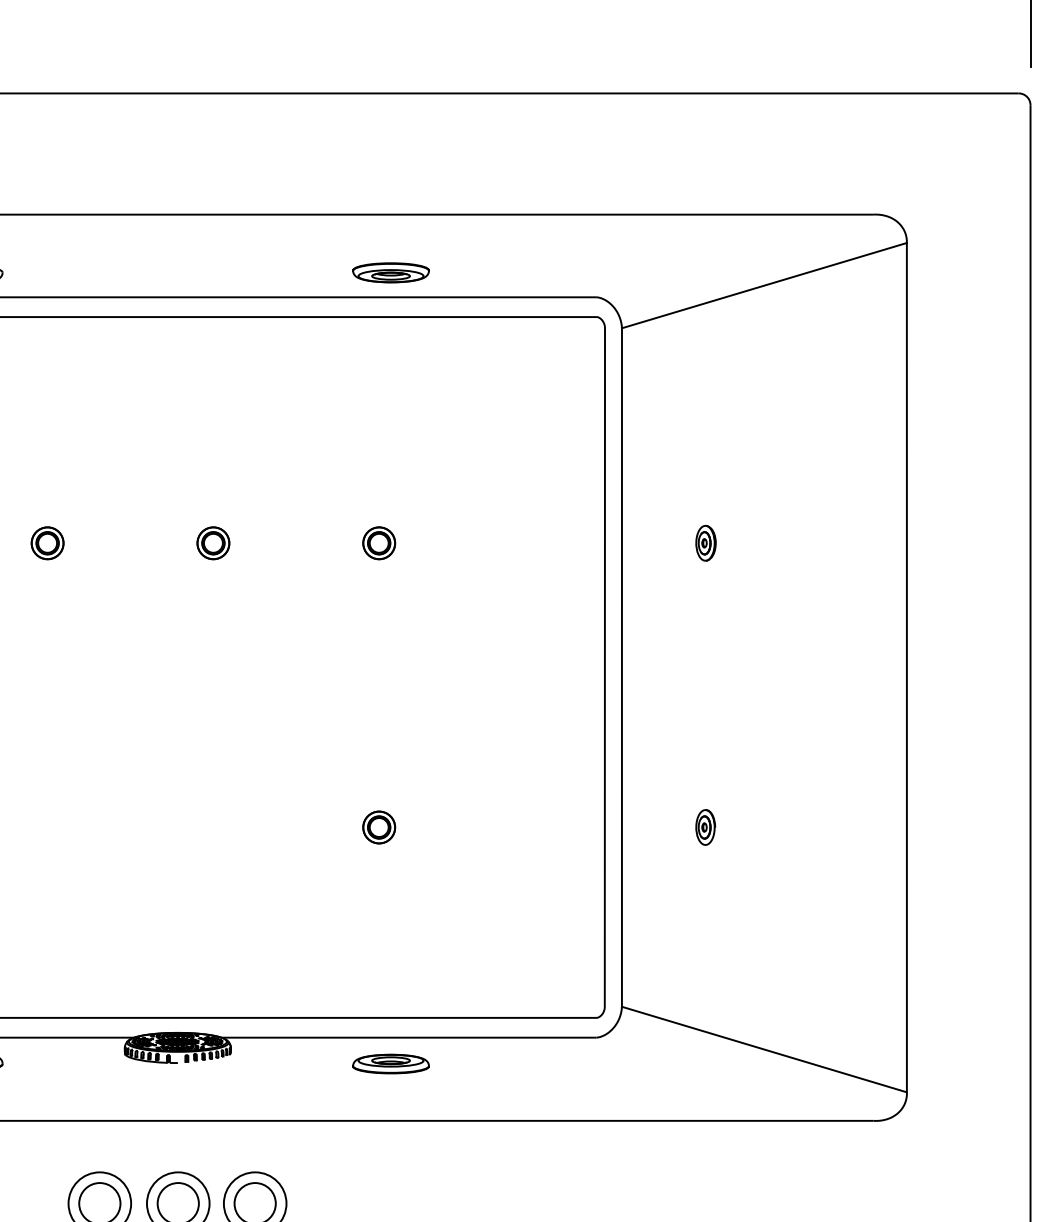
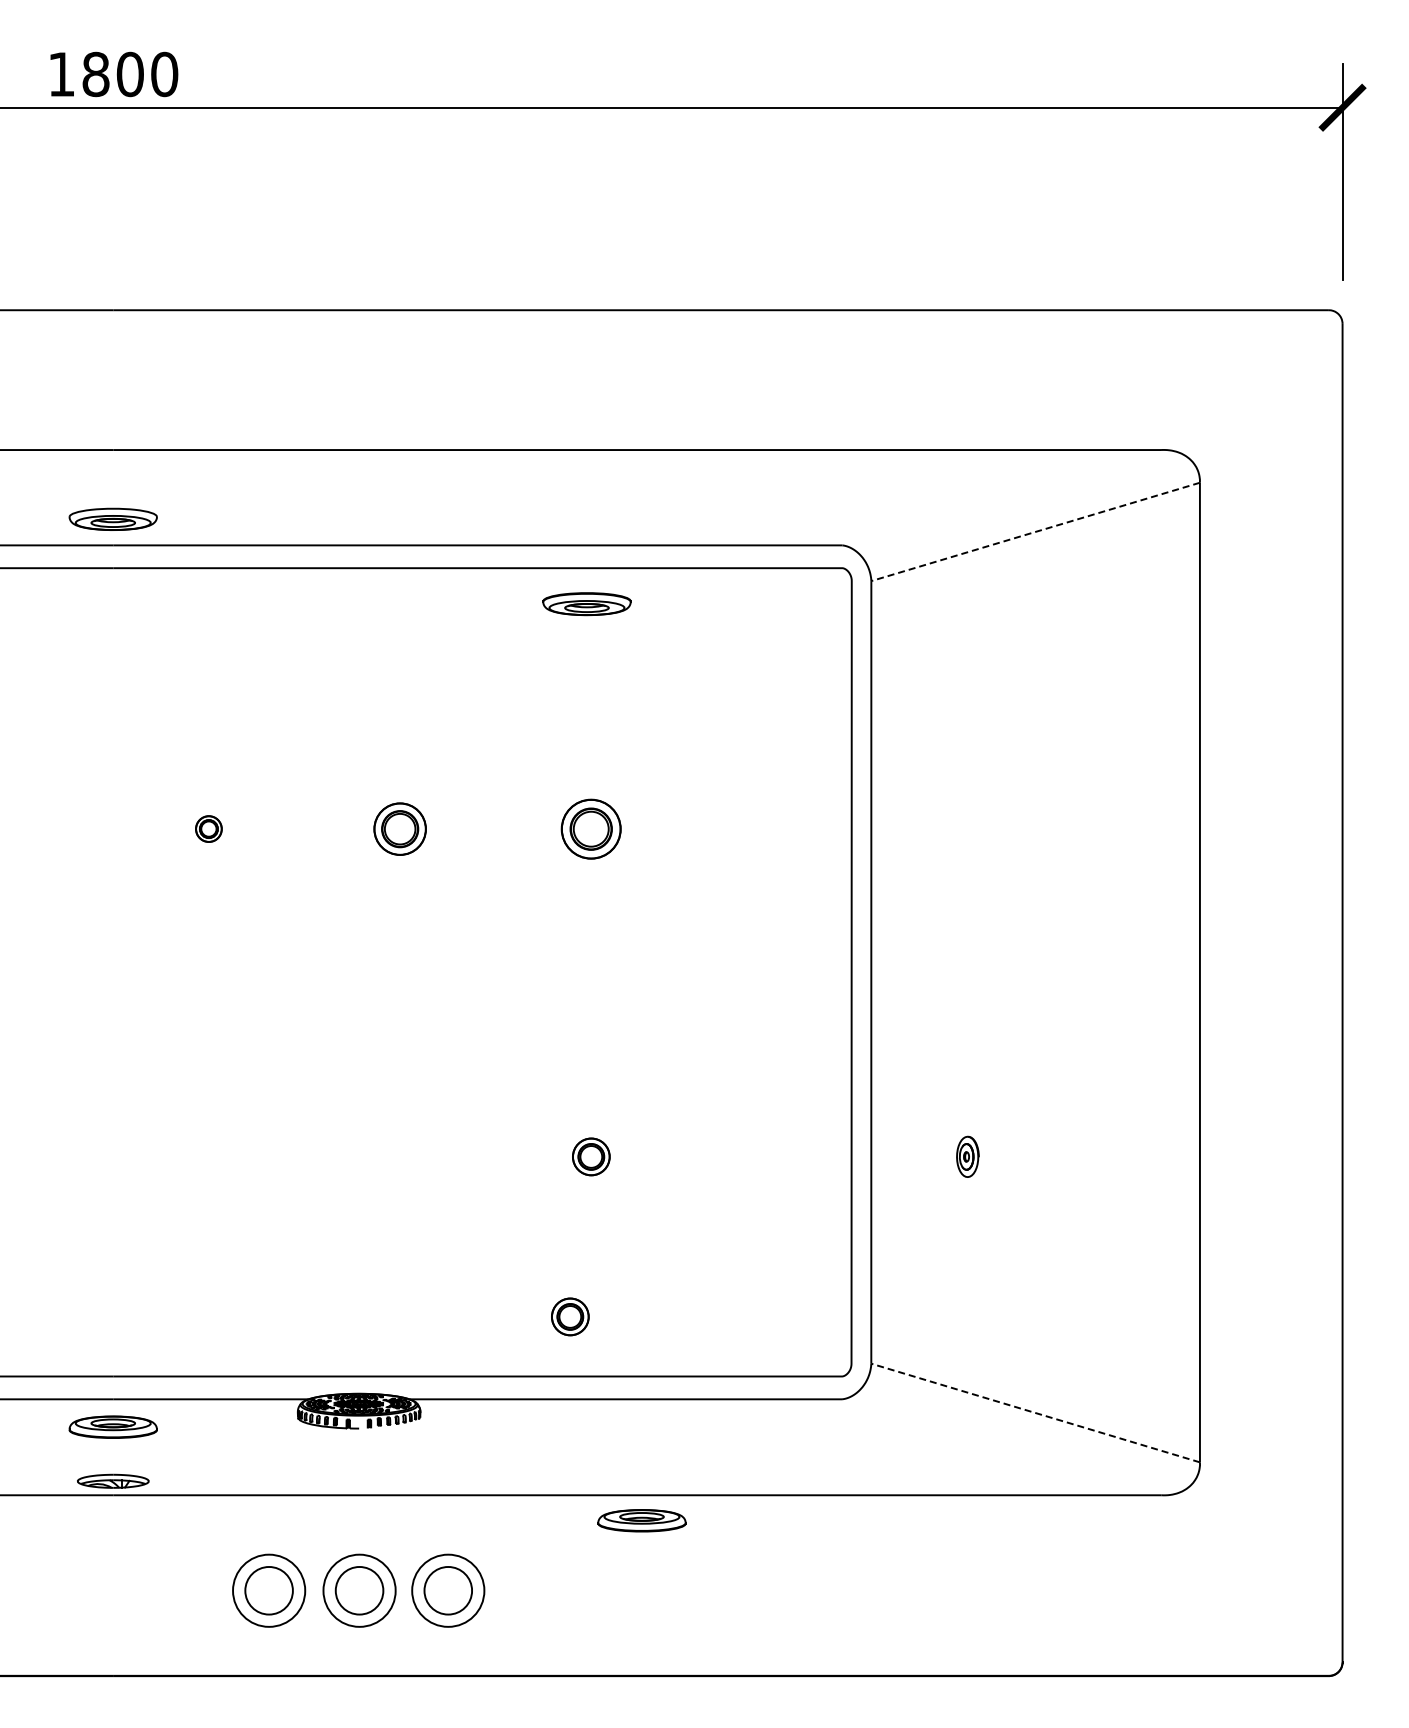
part: (390, 273) -> (586, 604), moved
line: (764, 286) -> (1035, 532), solid -> dashed
part: (47, 542) -> (208, 828), size x0.7
part: (212, 542) -> (399, 828), size x1.4
part: (379, 542) -> (591, 828), size x1.6
part: (706, 543) -> (968, 829), removed
part: (361, 965) -> (570, 1316), added
line: (764, 1049) -> (1035, 1413), solid -> dashed
part: (390, 1063) -> (641, 1520), moved

